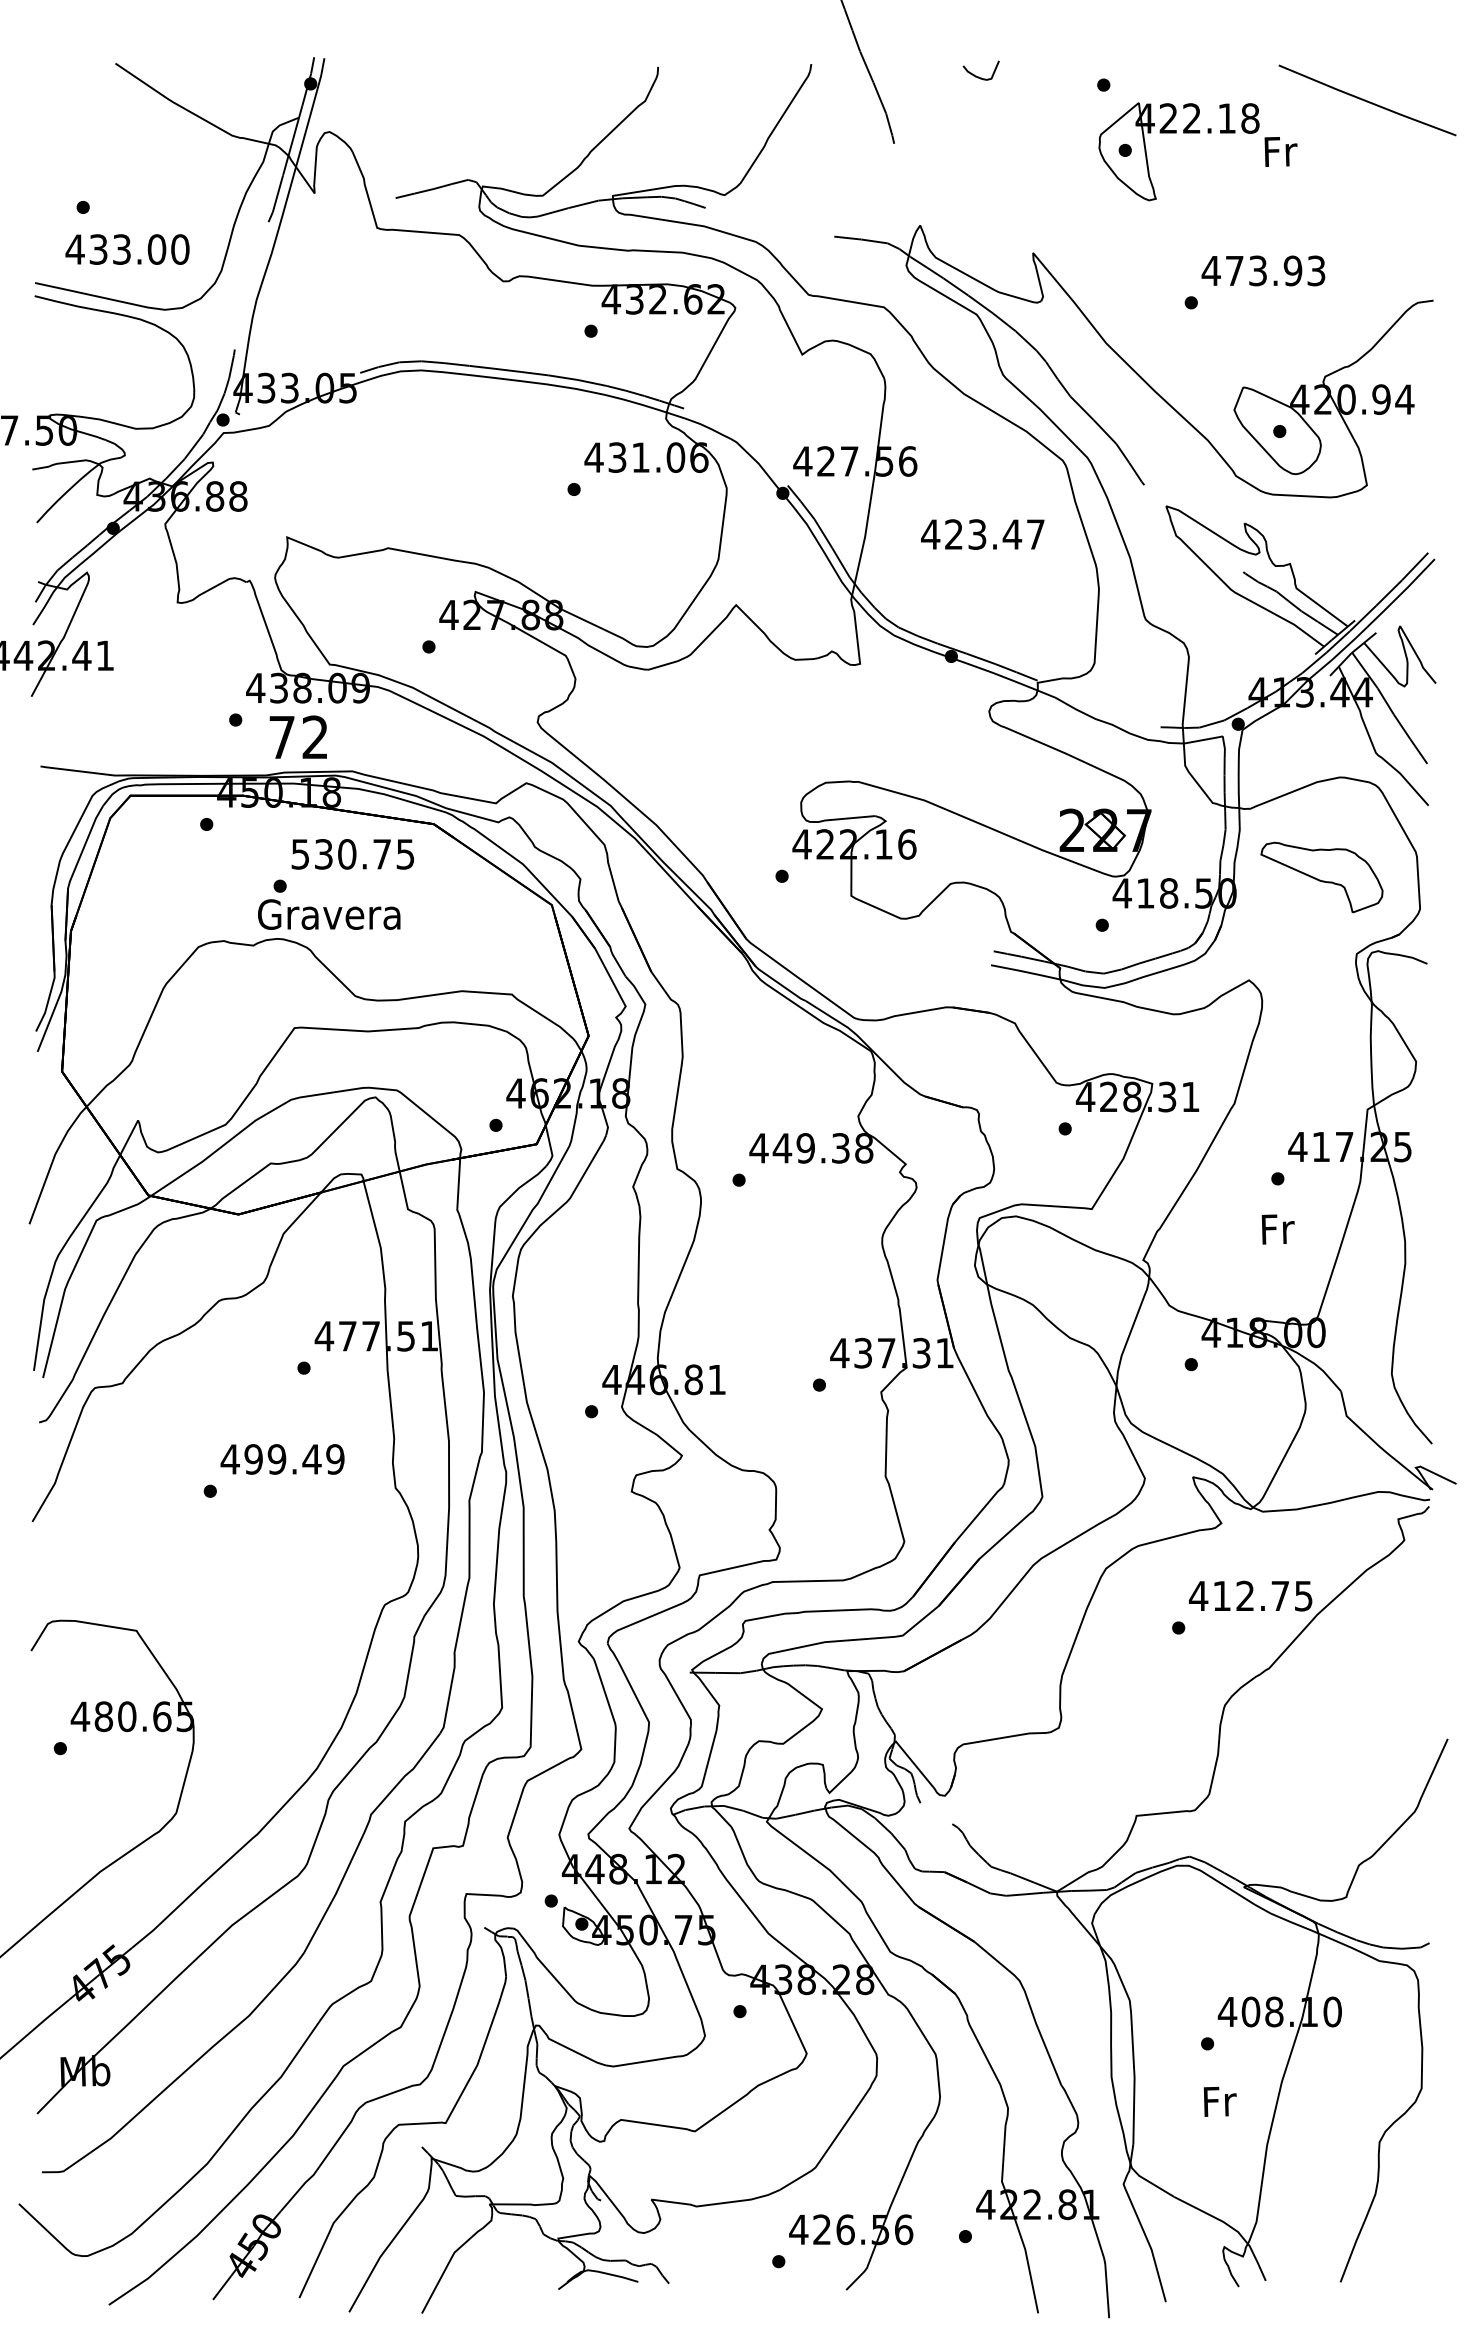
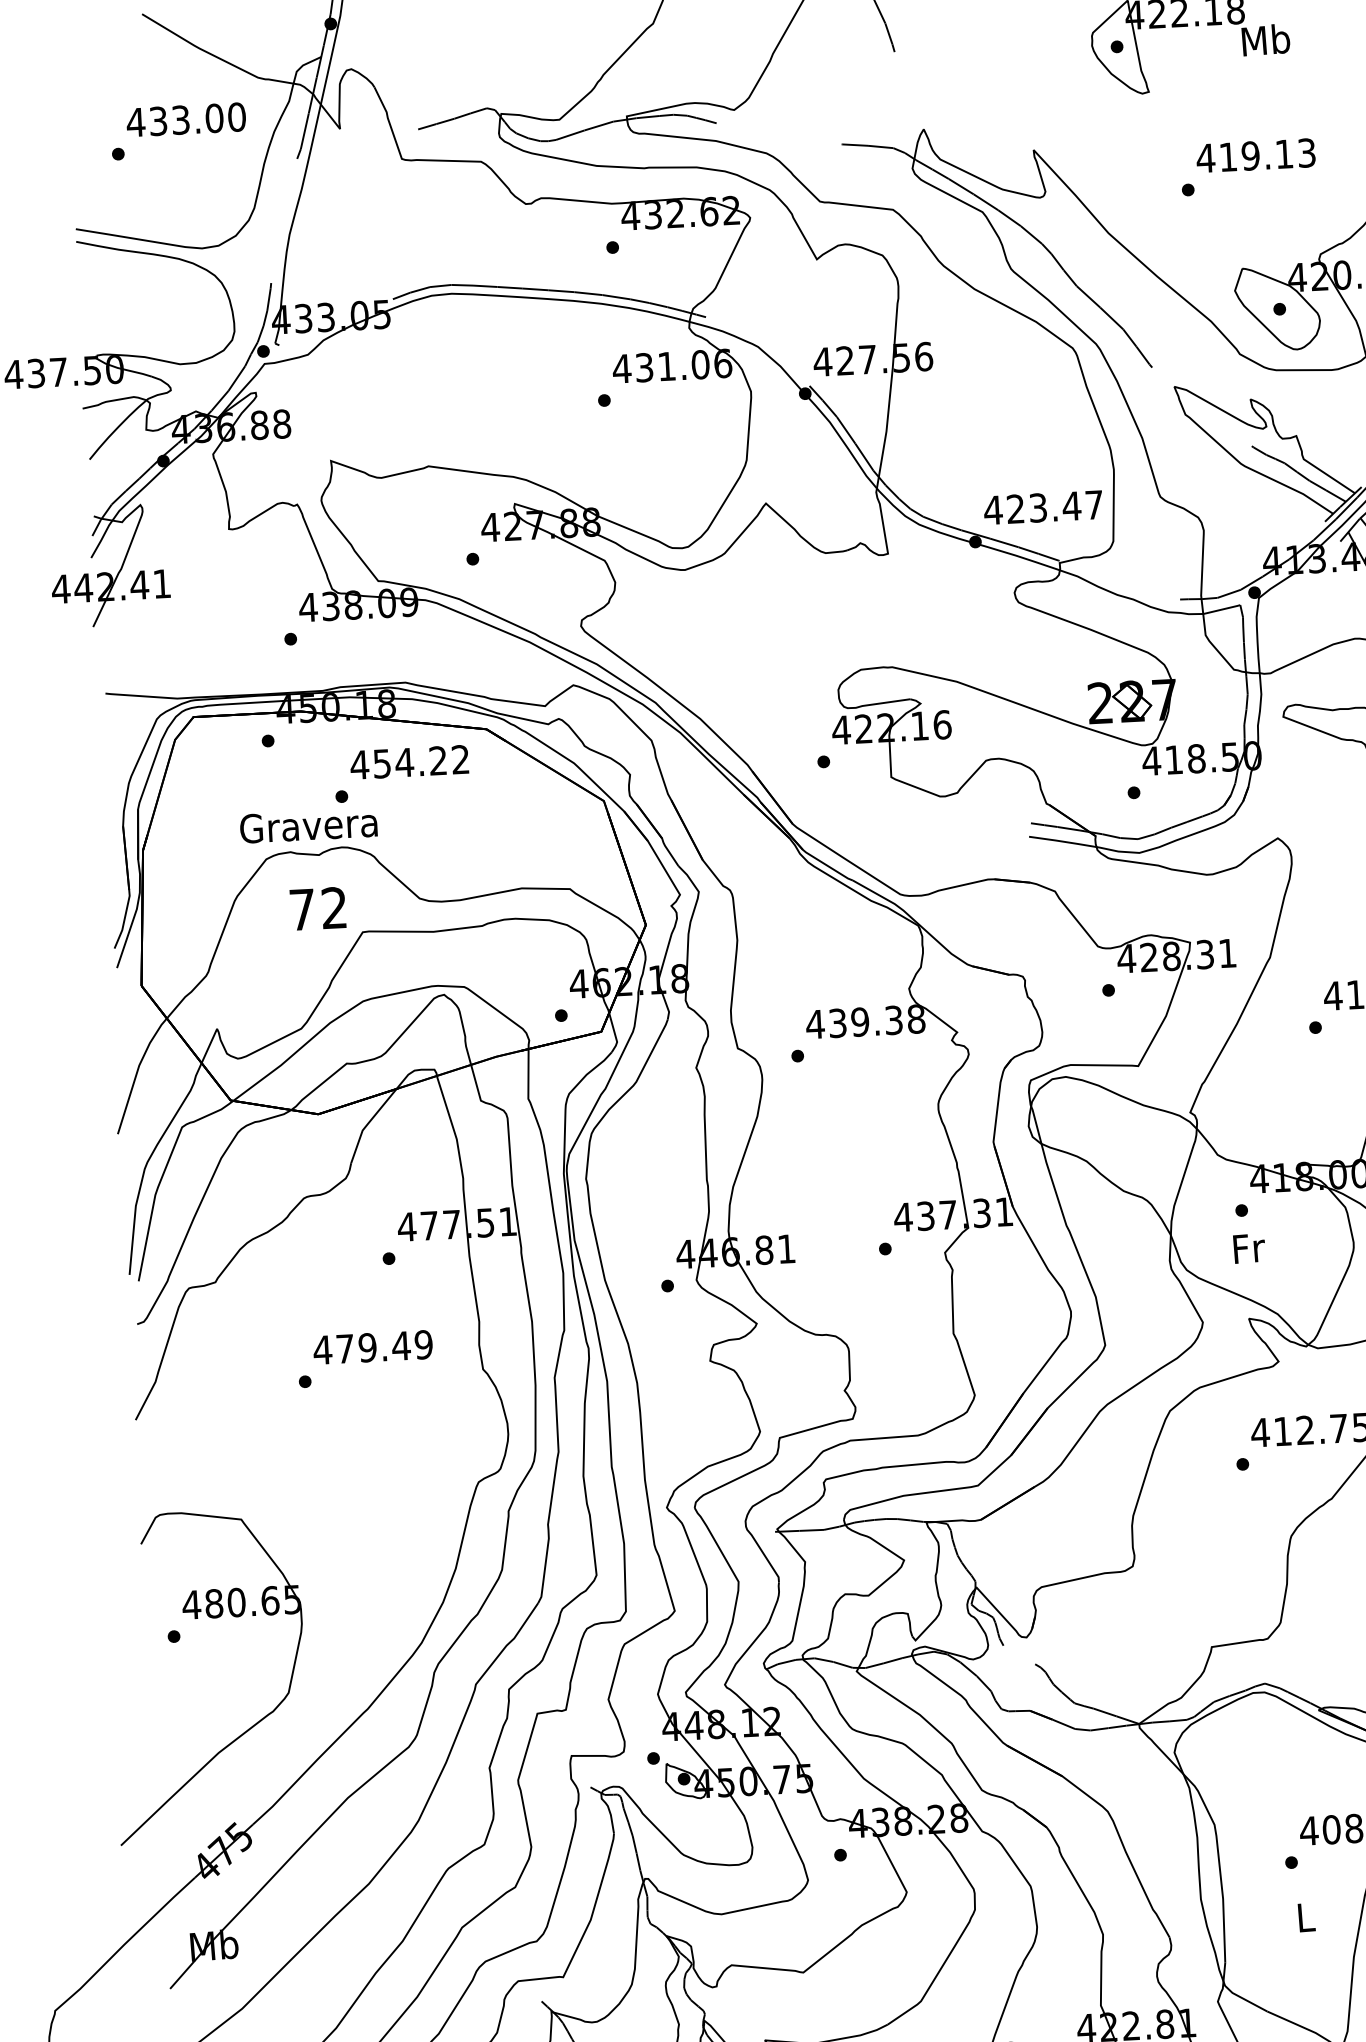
text: (1279, 151) -> (1265, 40), Fr -> Mb
text: (127, 249) -> (186, 119), moved
text: (1264, 270) -> (1256, 155), 473.93 -> 419.13
text: (982, 534) -> (1043, 507), moved
text: (297, 736) -> (317, 908), moved
text: (352, 854) -> (409, 762), 530.75 -> 454.22
text: (329, 914) -> (308, 825), moved
text: (782, 1148) -> (837, 1023), 449.38 -> 439.38
text: (1277, 1229) -> (1248, 1248), moved
text: (253, 1459) -> (345, 1349), 499.49 -> 479.49
text: (1219, 2101) -> (1305, 1917), Fr -> L

